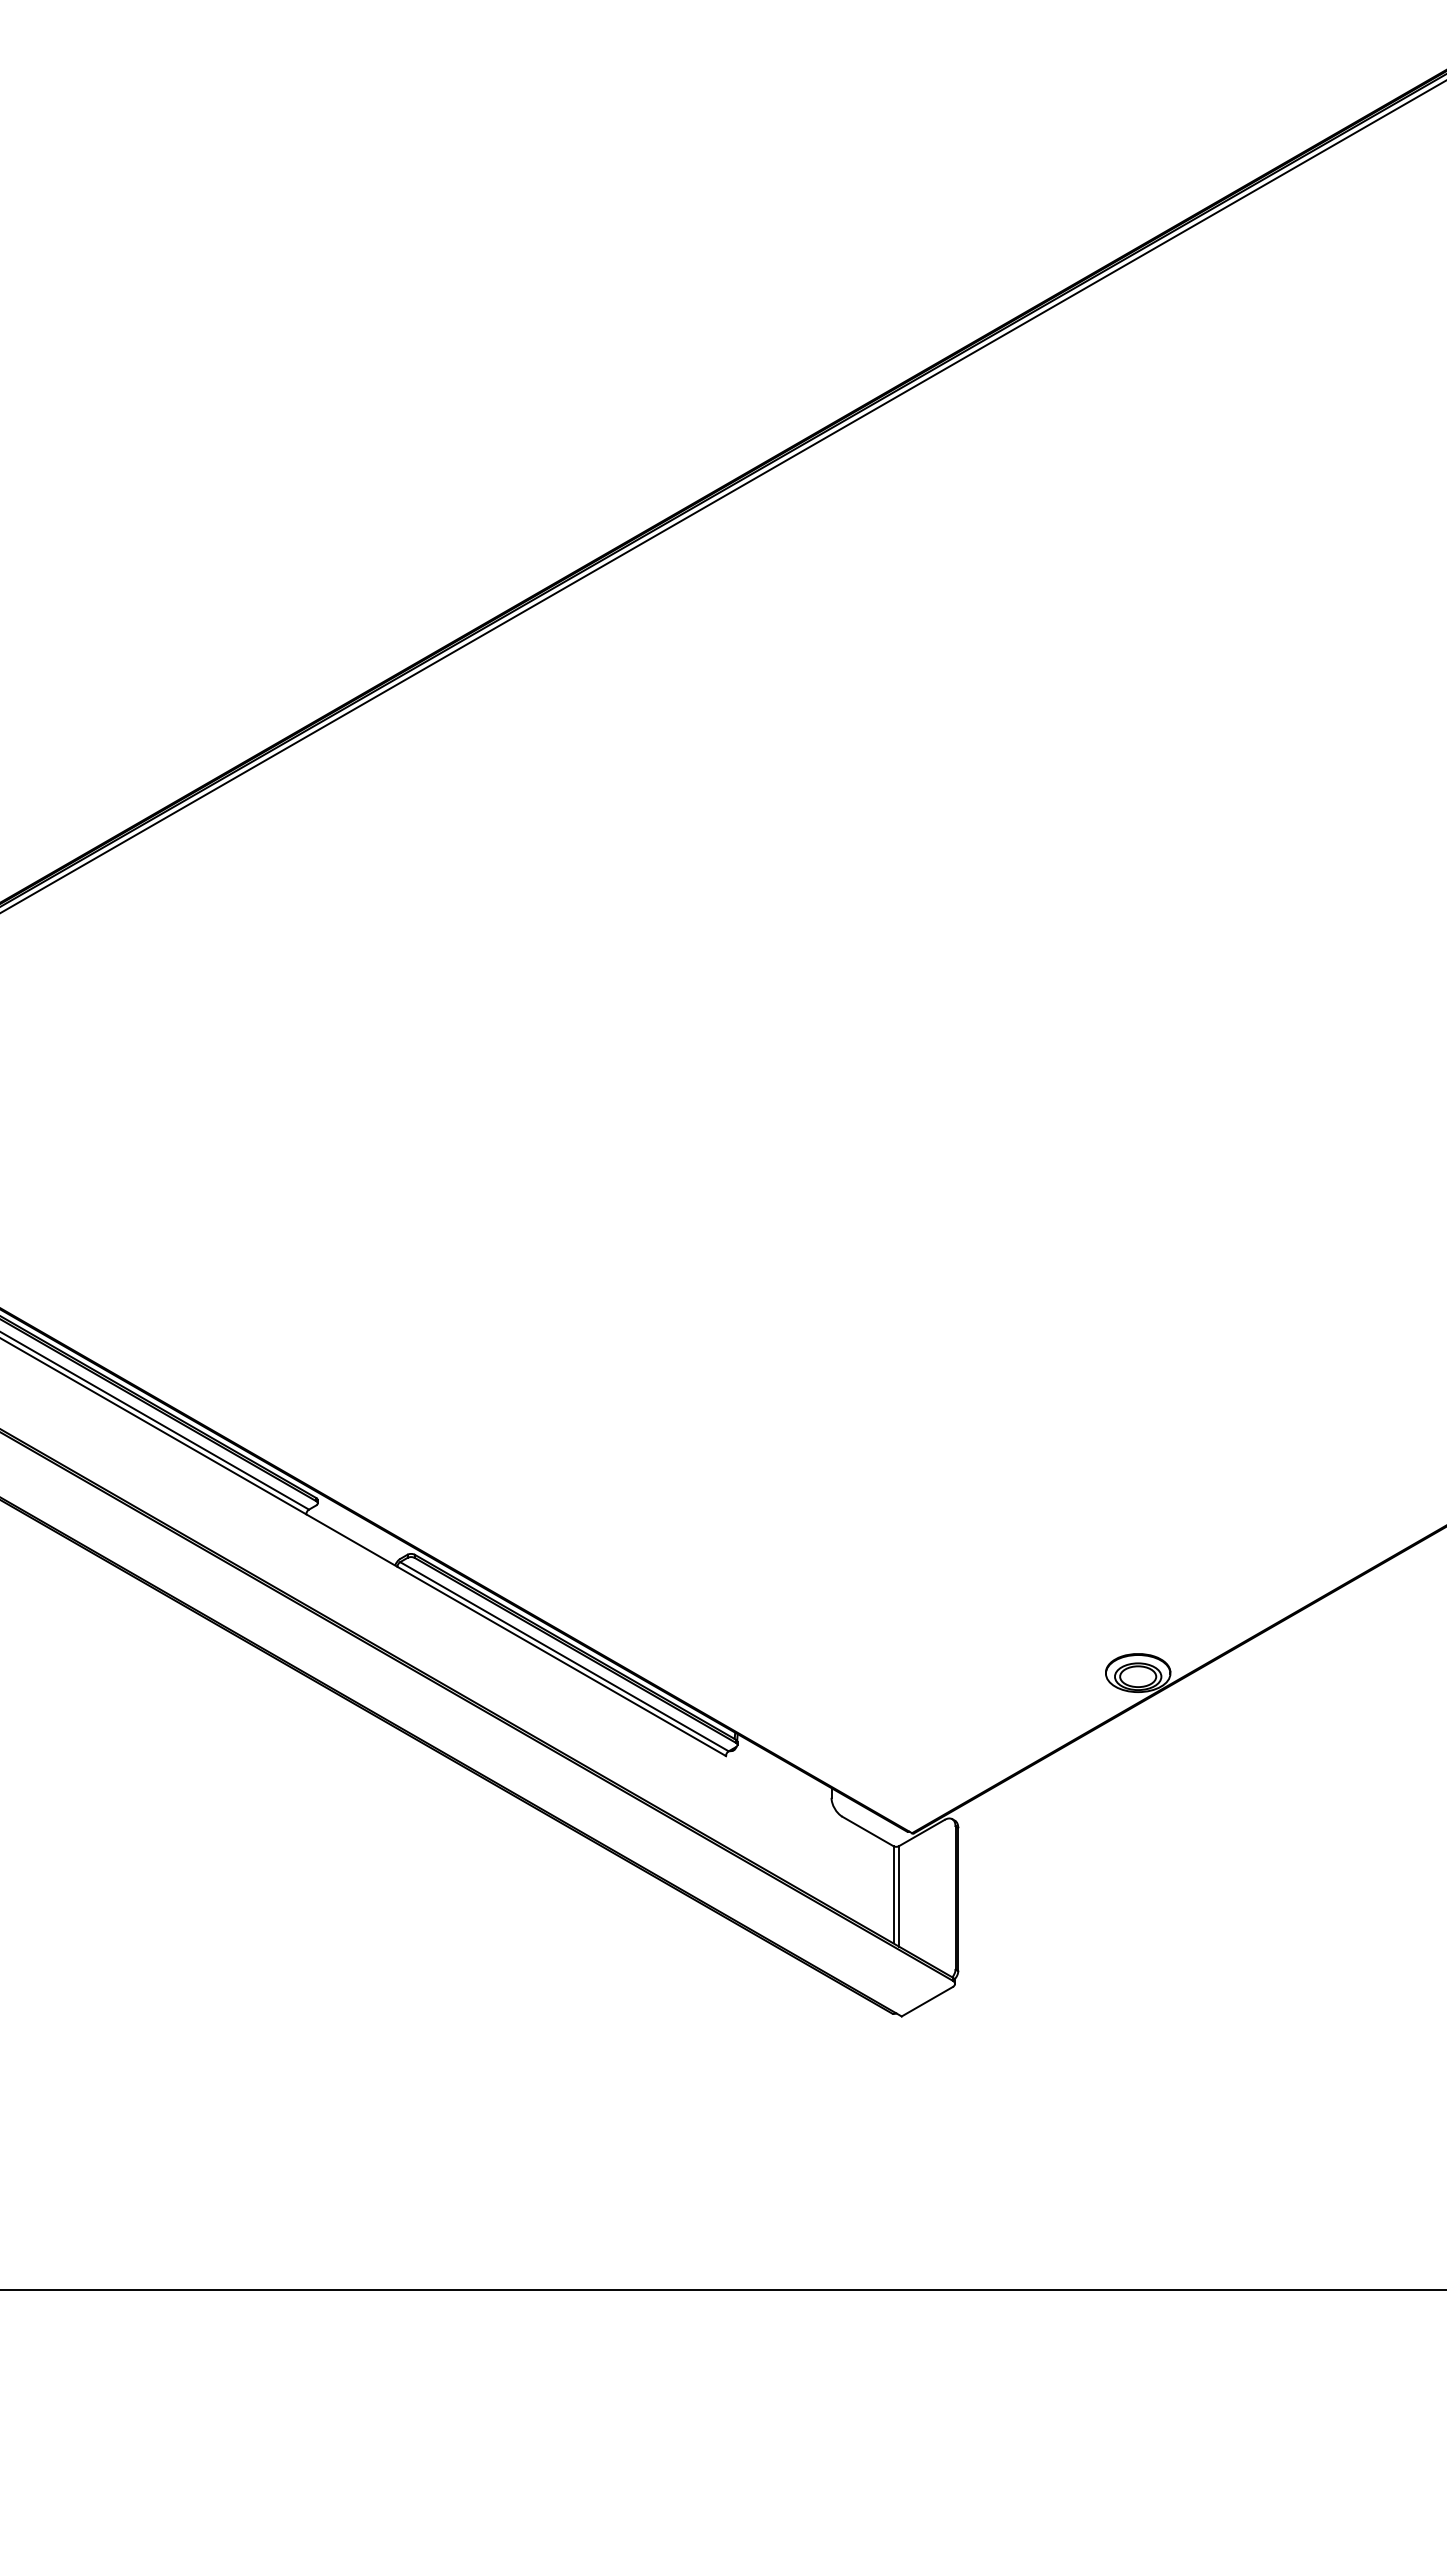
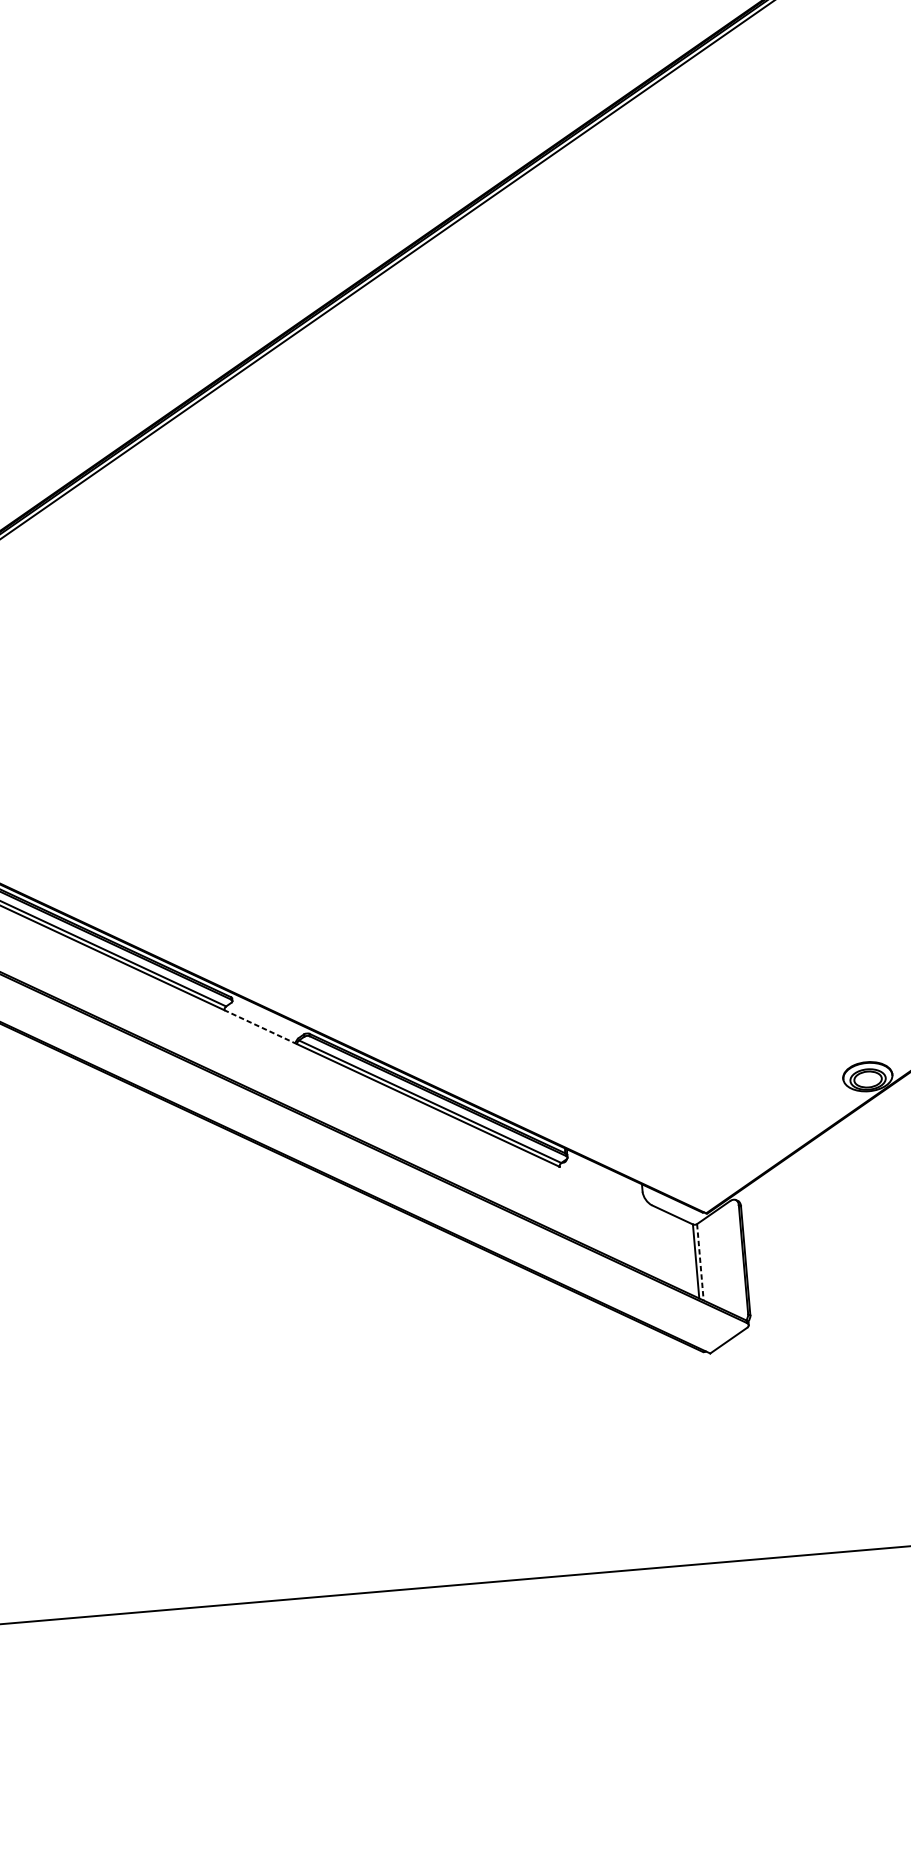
line: (351, 1540) -> (260, 1027), solid -> dashed
line: (898, 1896) -> (700, 1262), solid -> dashed

